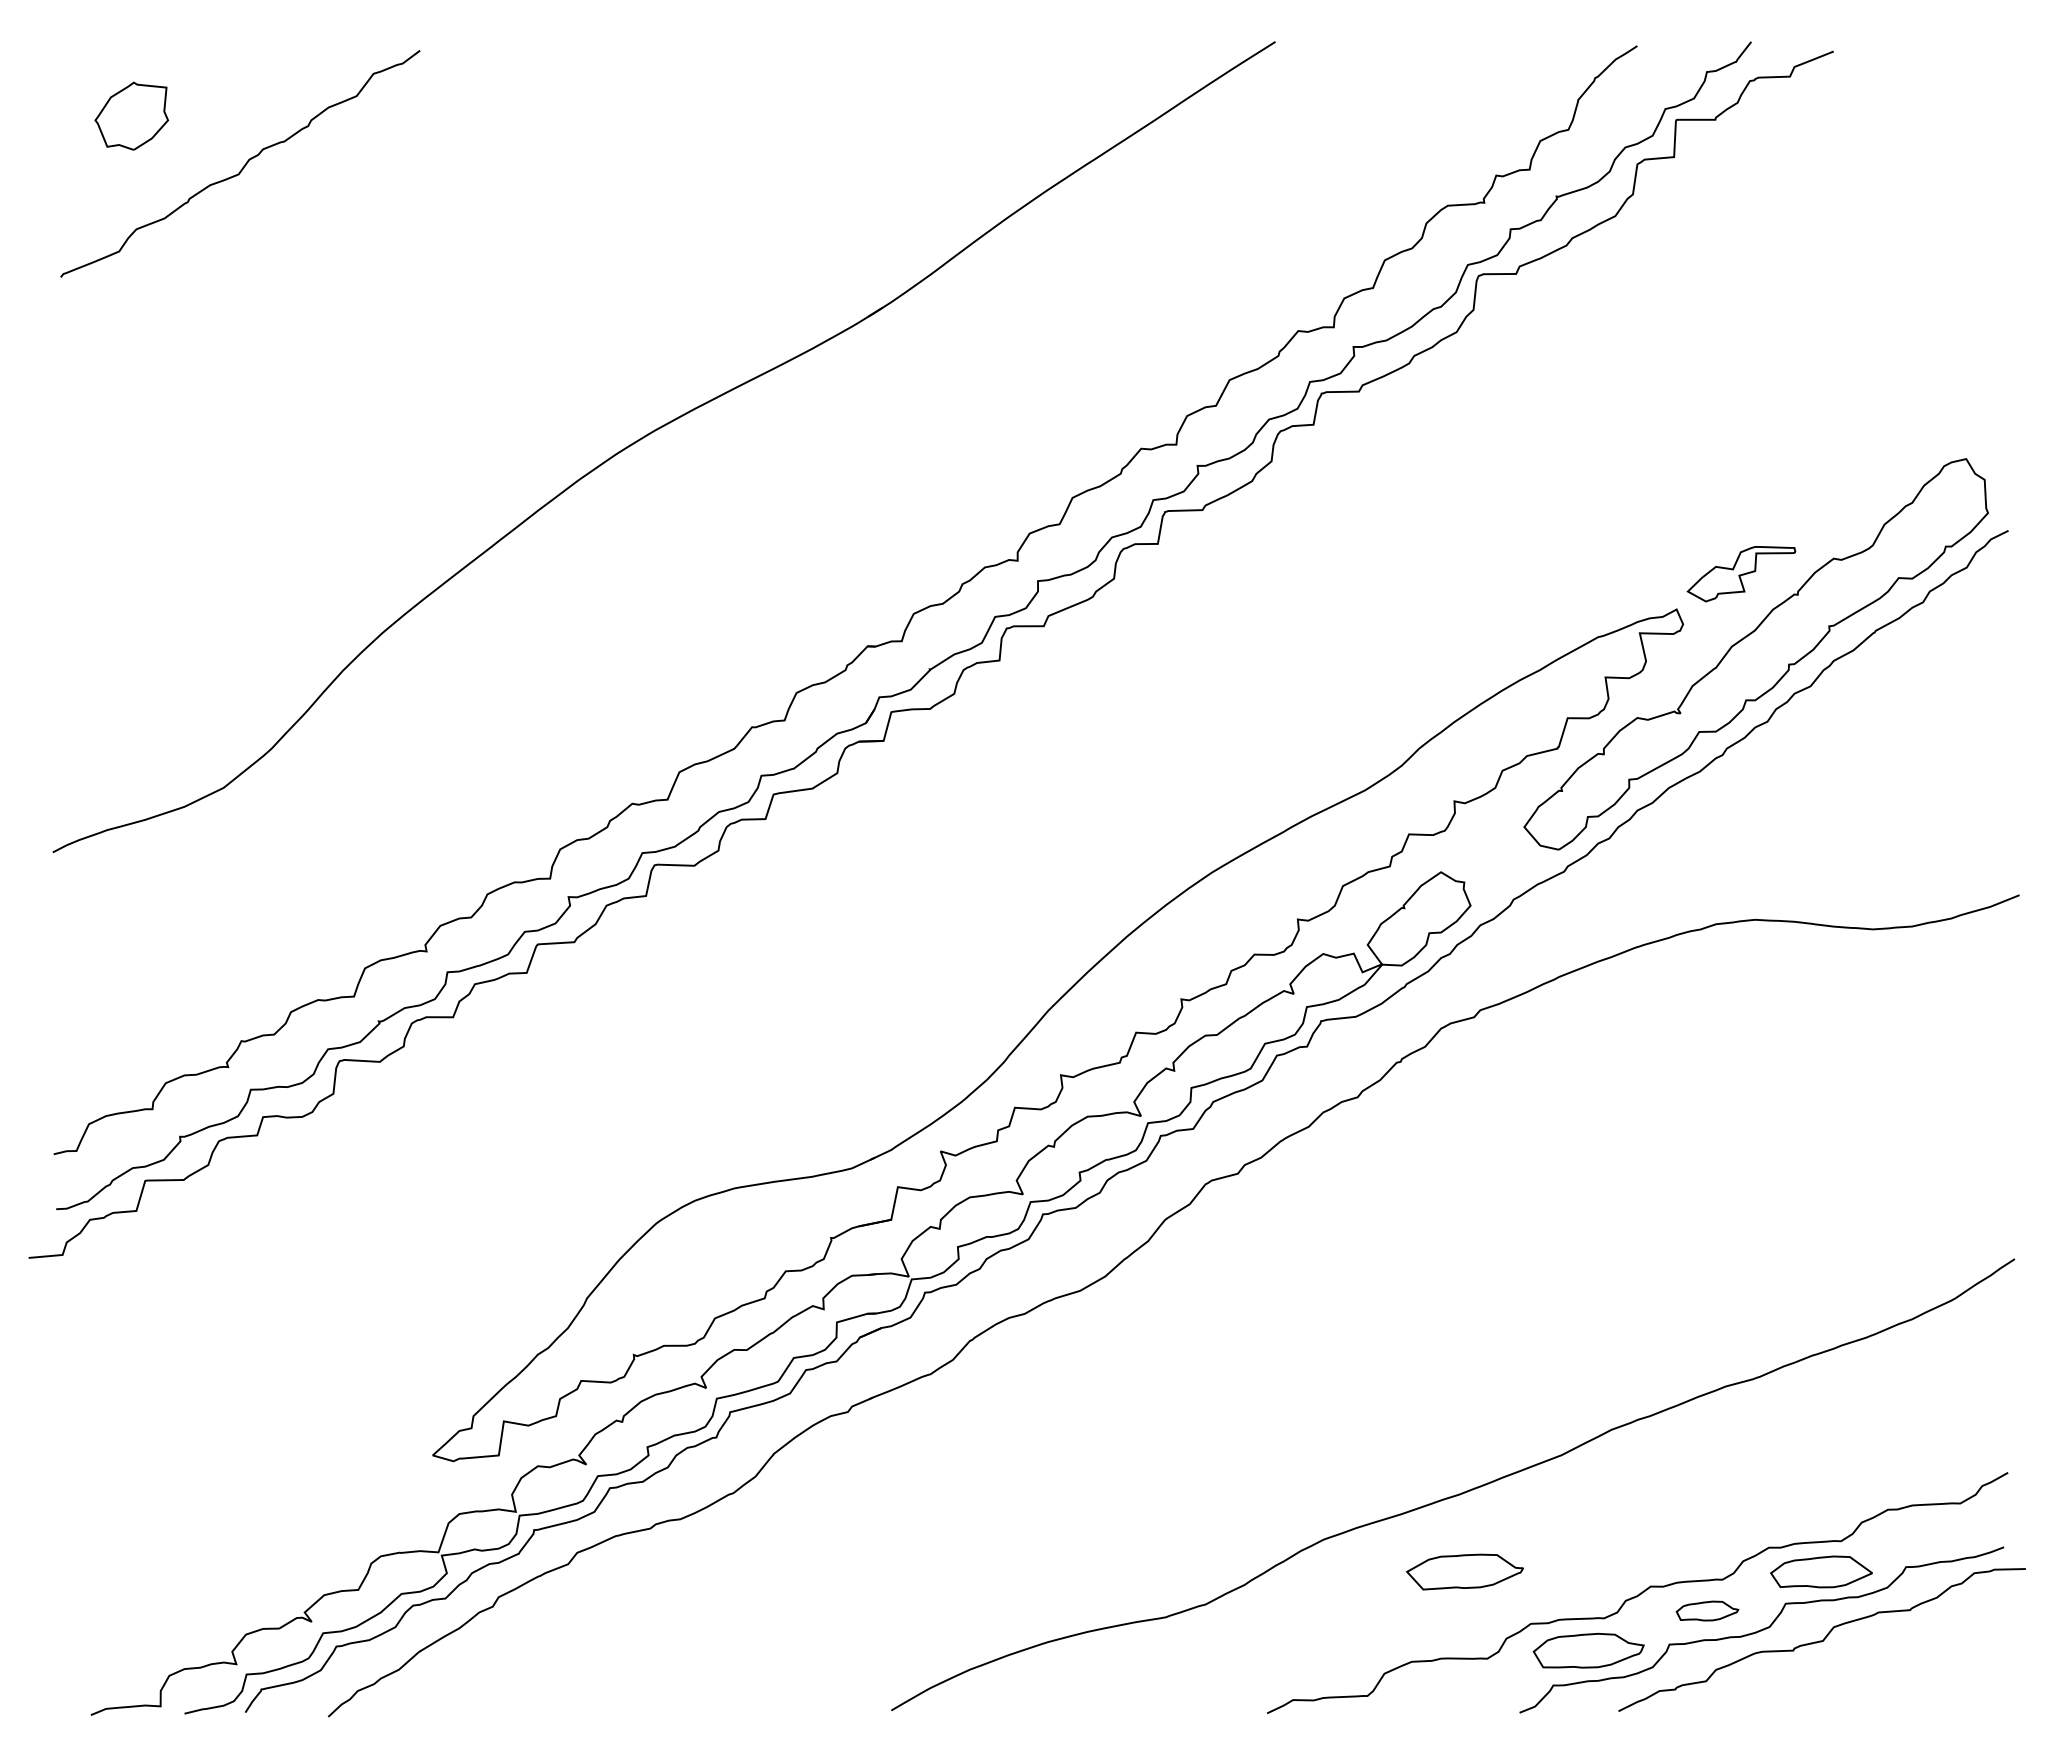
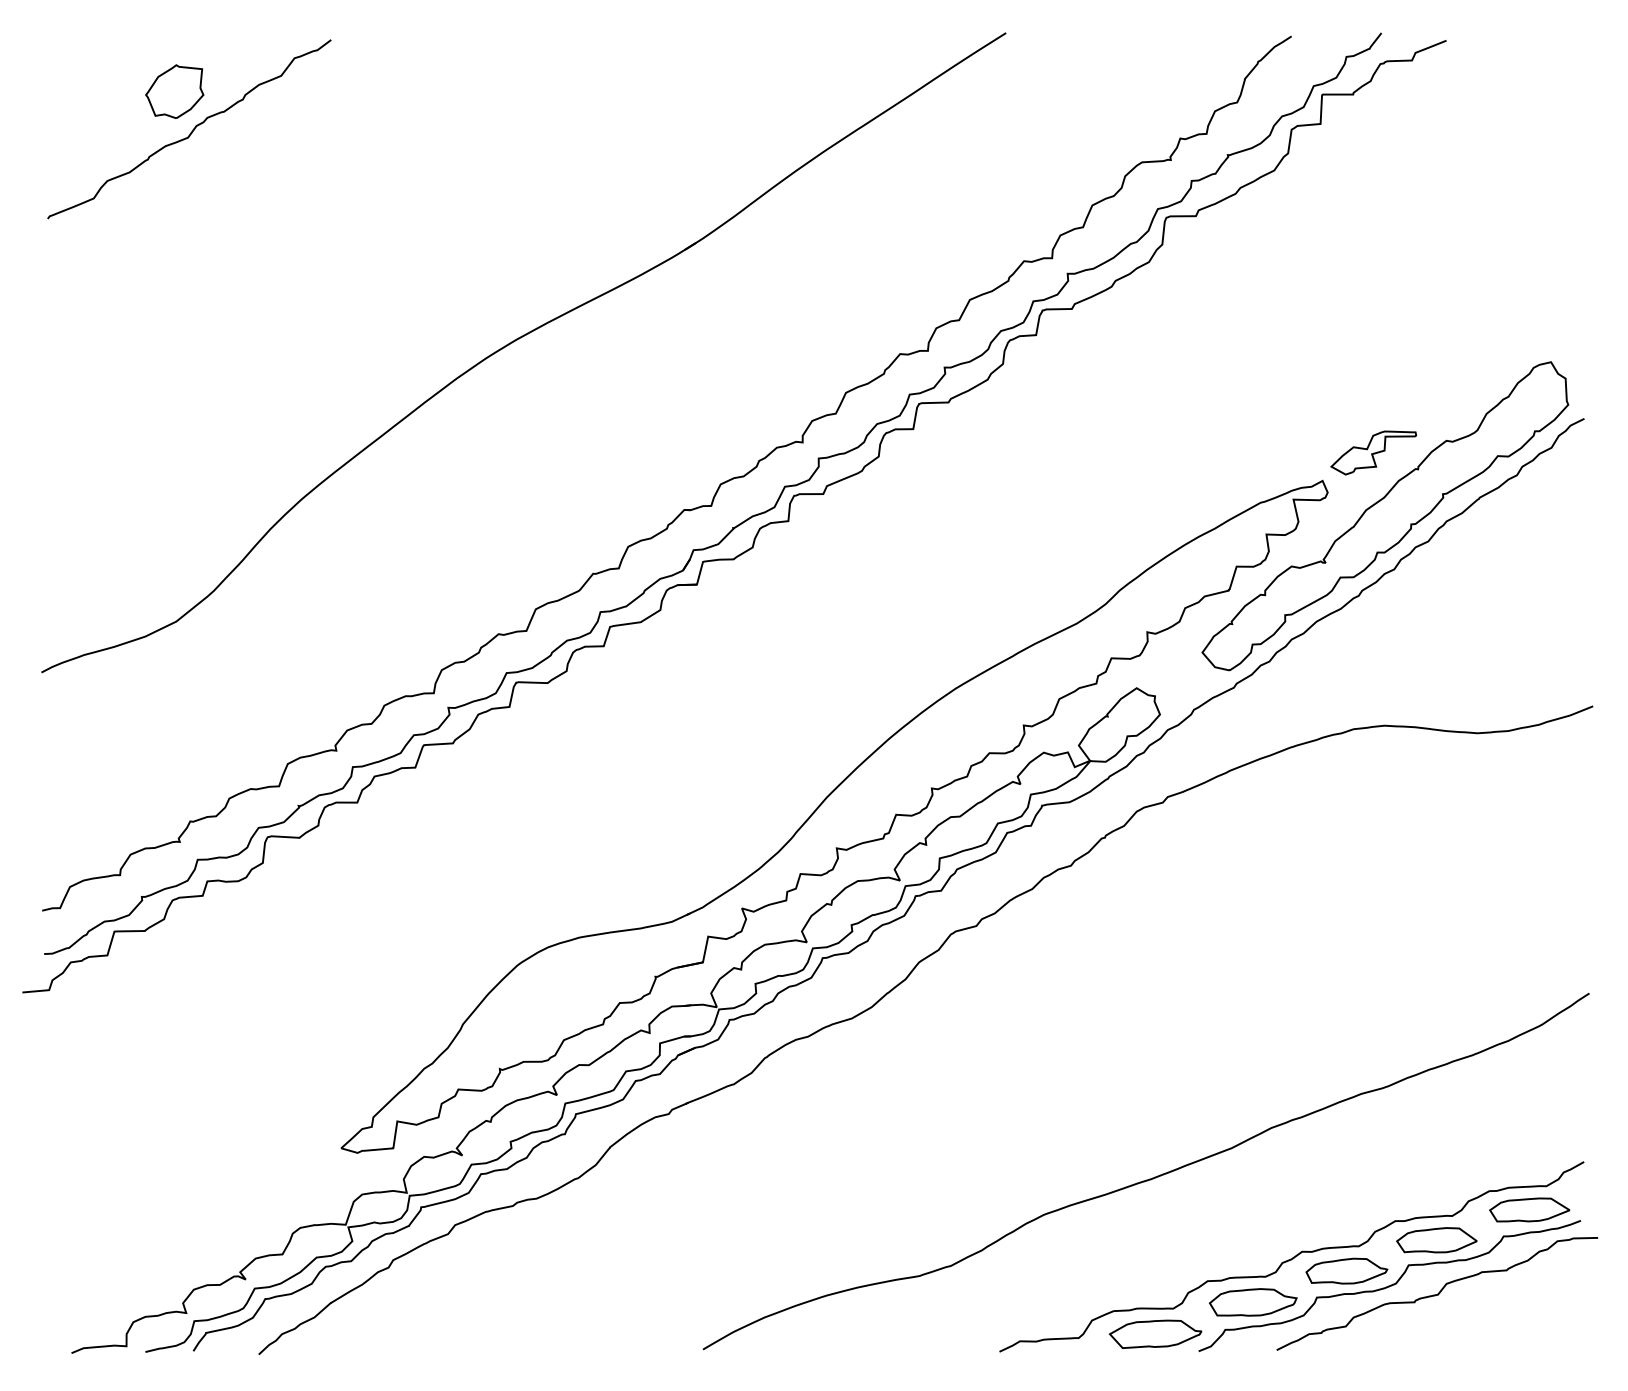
part: (131, 115) -> (174, 91), moved
part: (1938, 1532) -> (1529, 1209), added
part: (1464, 1571) -> (1155, 1333), moved
part: (1706, 1610) -> (1346, 1270), size x1.67

